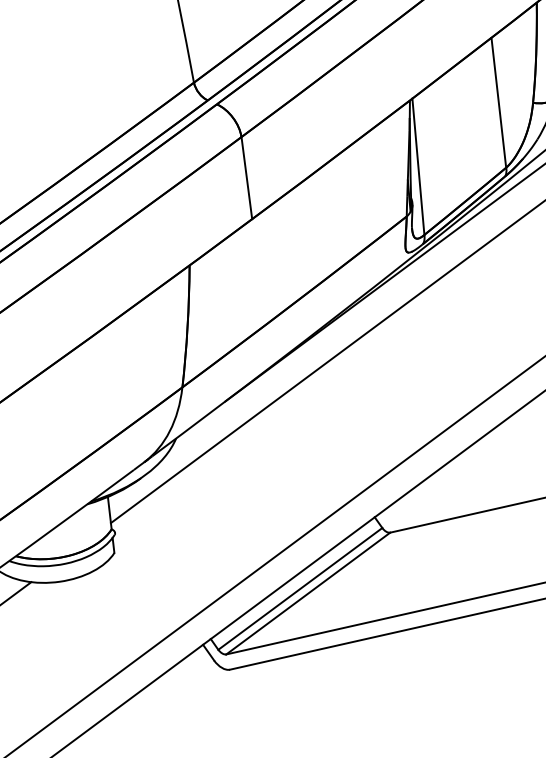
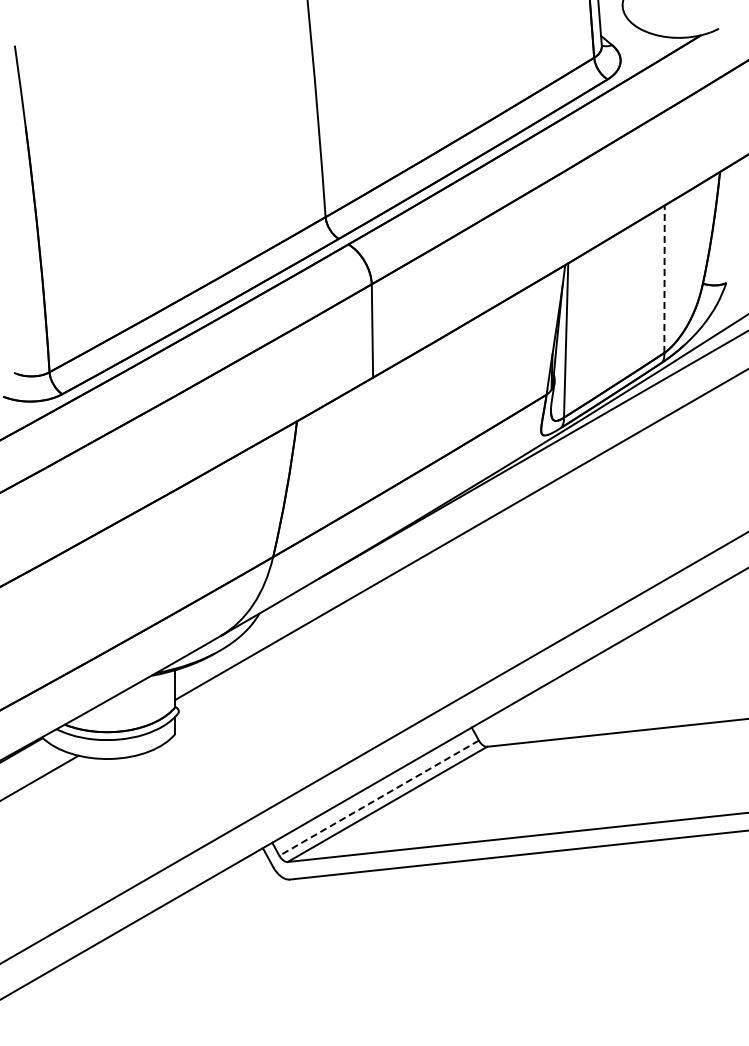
line: (498, 103) -> (664, 279), solid -> dashed
line: (299, 589) -> (378, 798), solid -> dashed

